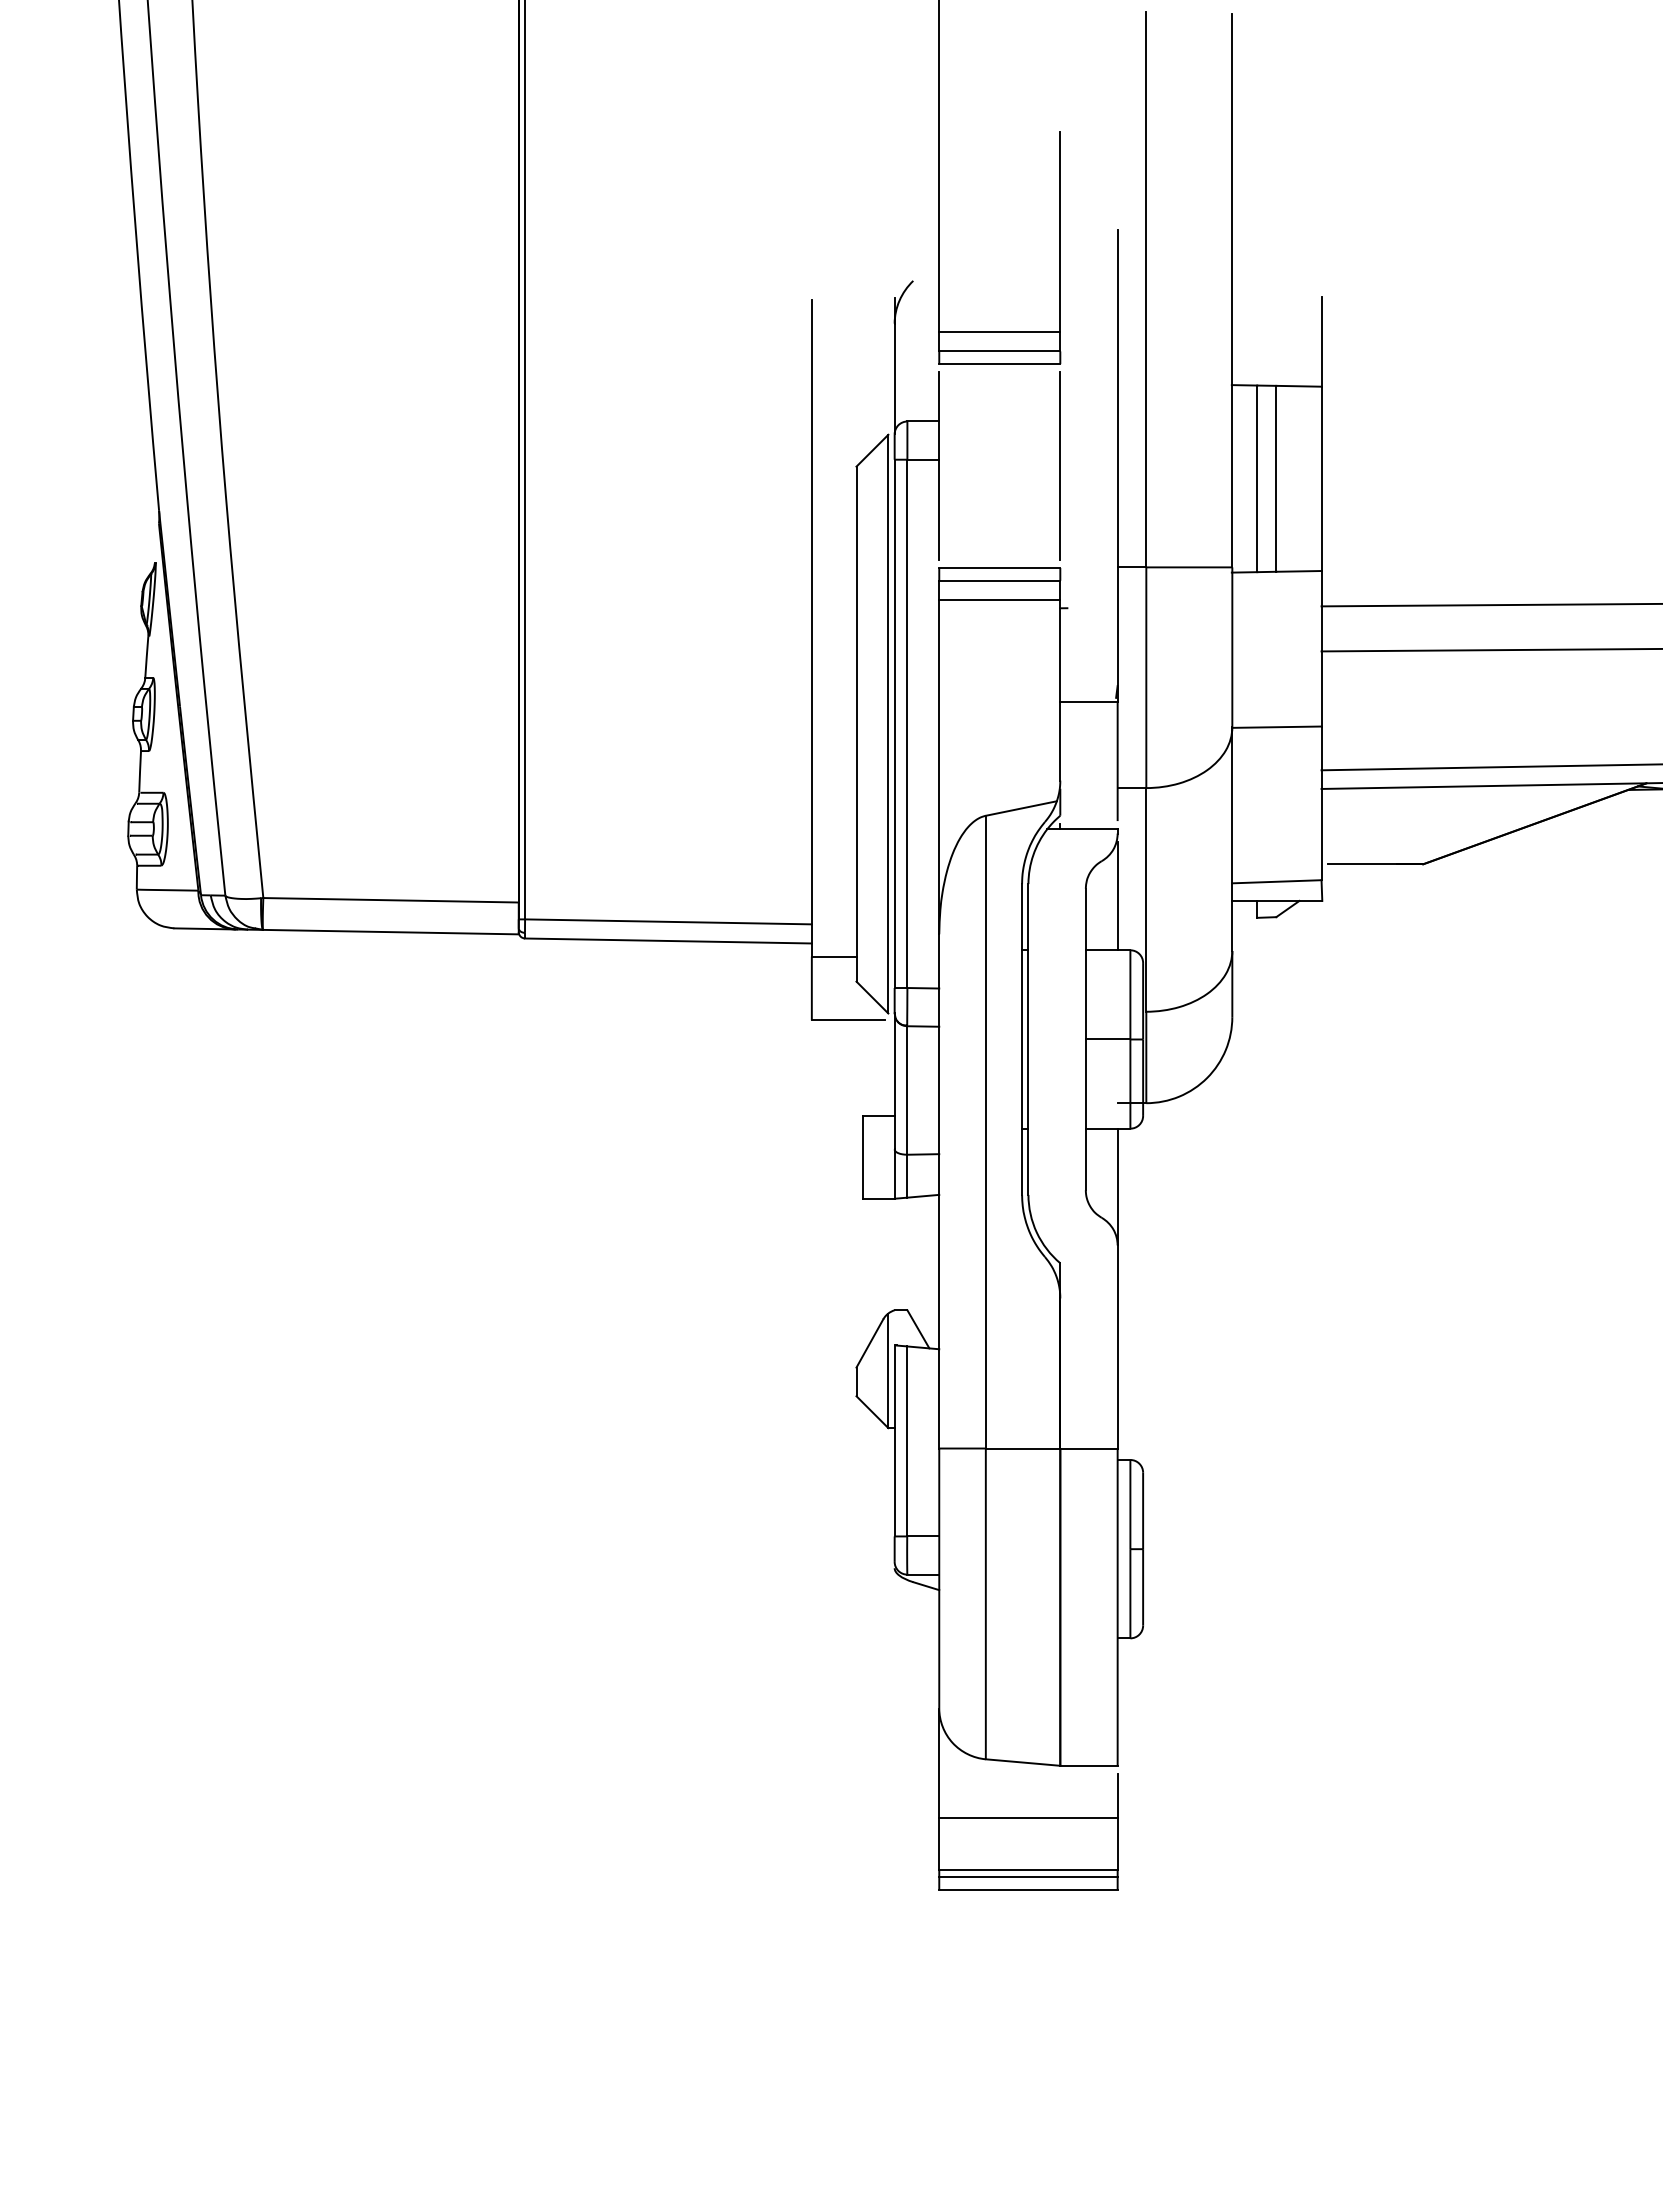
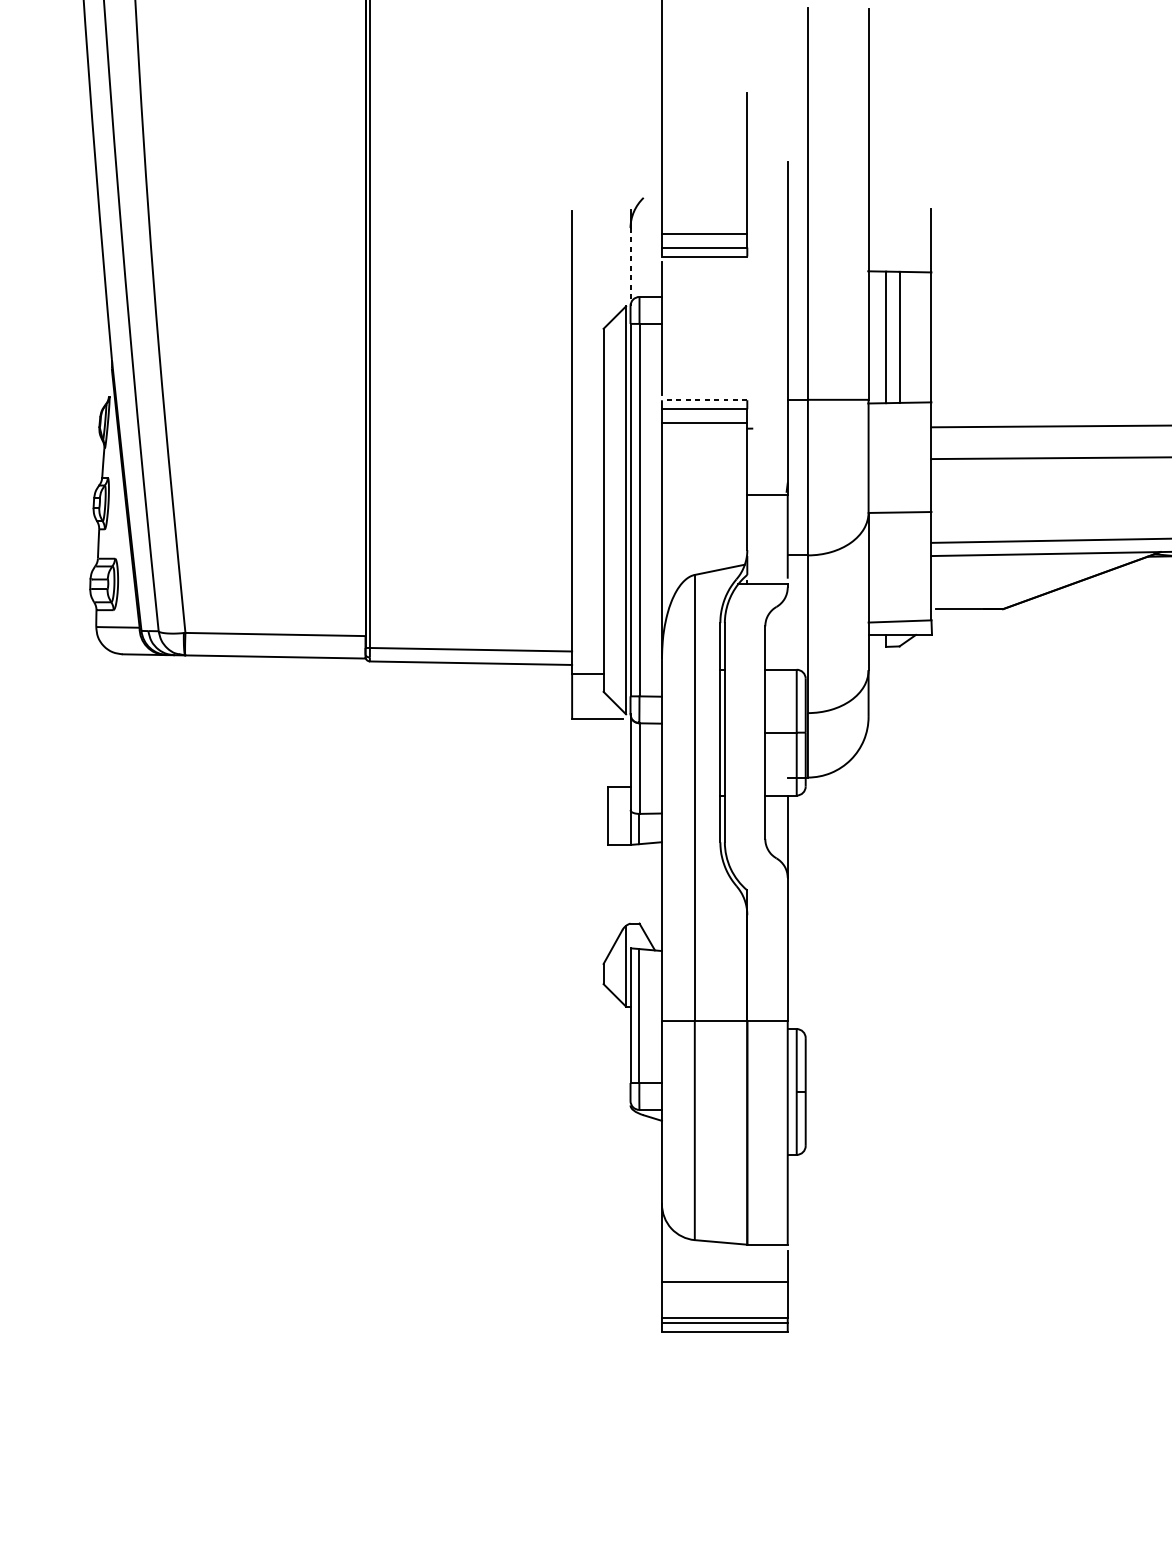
line: (894, 379) -> (630, 267), solid -> dashed
line: (1060, 465) -> (747, 327), removed
line: (999, 568) -> (704, 400), solid -> dashed
line: (1117, 895) -> (787, 631), removed

